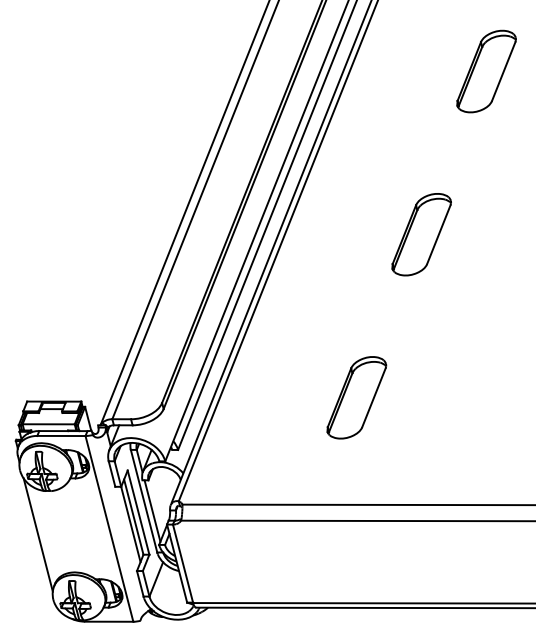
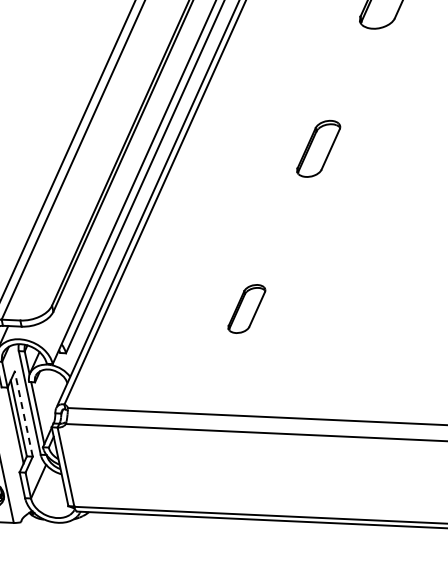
part: (421, 234) -> (318, 148), size x0.7
part: (356, 397) -> (246, 308), size x0.6
line: (138, 512) -> (23, 414), solid -> dashed

